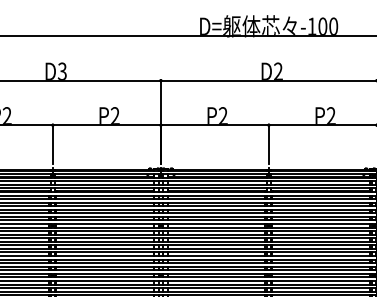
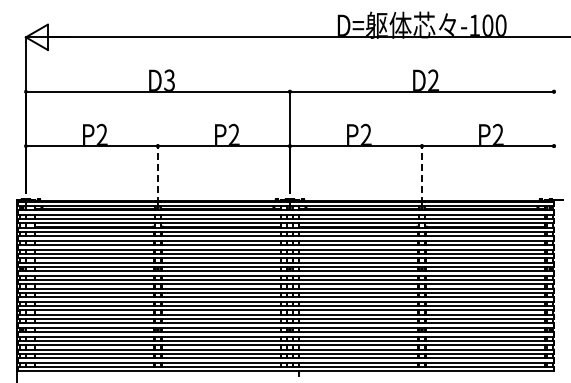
line: (52, 144) -> (157, 169), solid -> dashed
line: (268, 144) -> (421, 169), solid -> dashed

